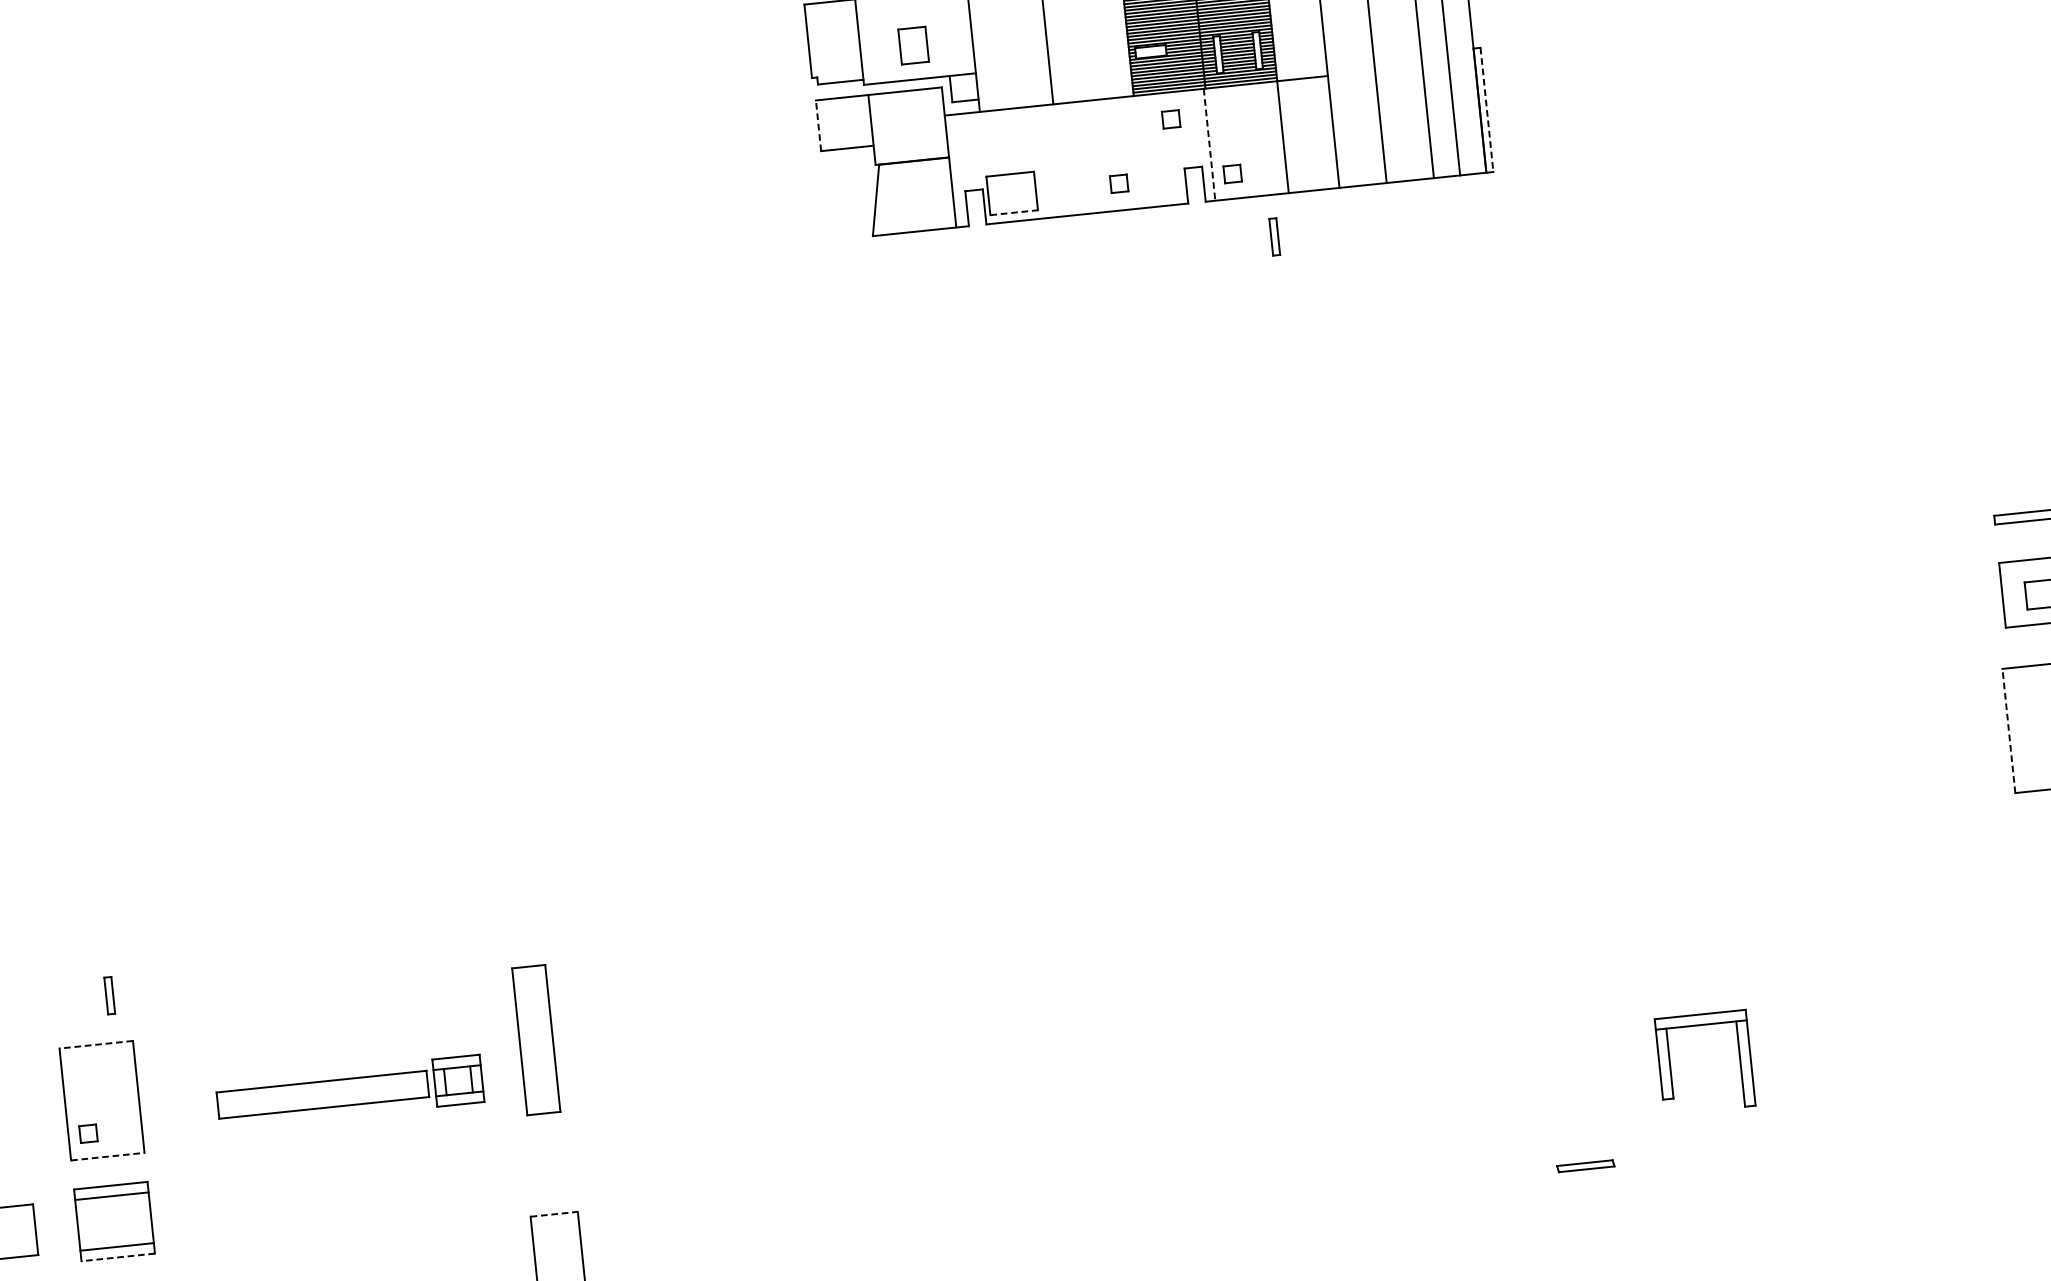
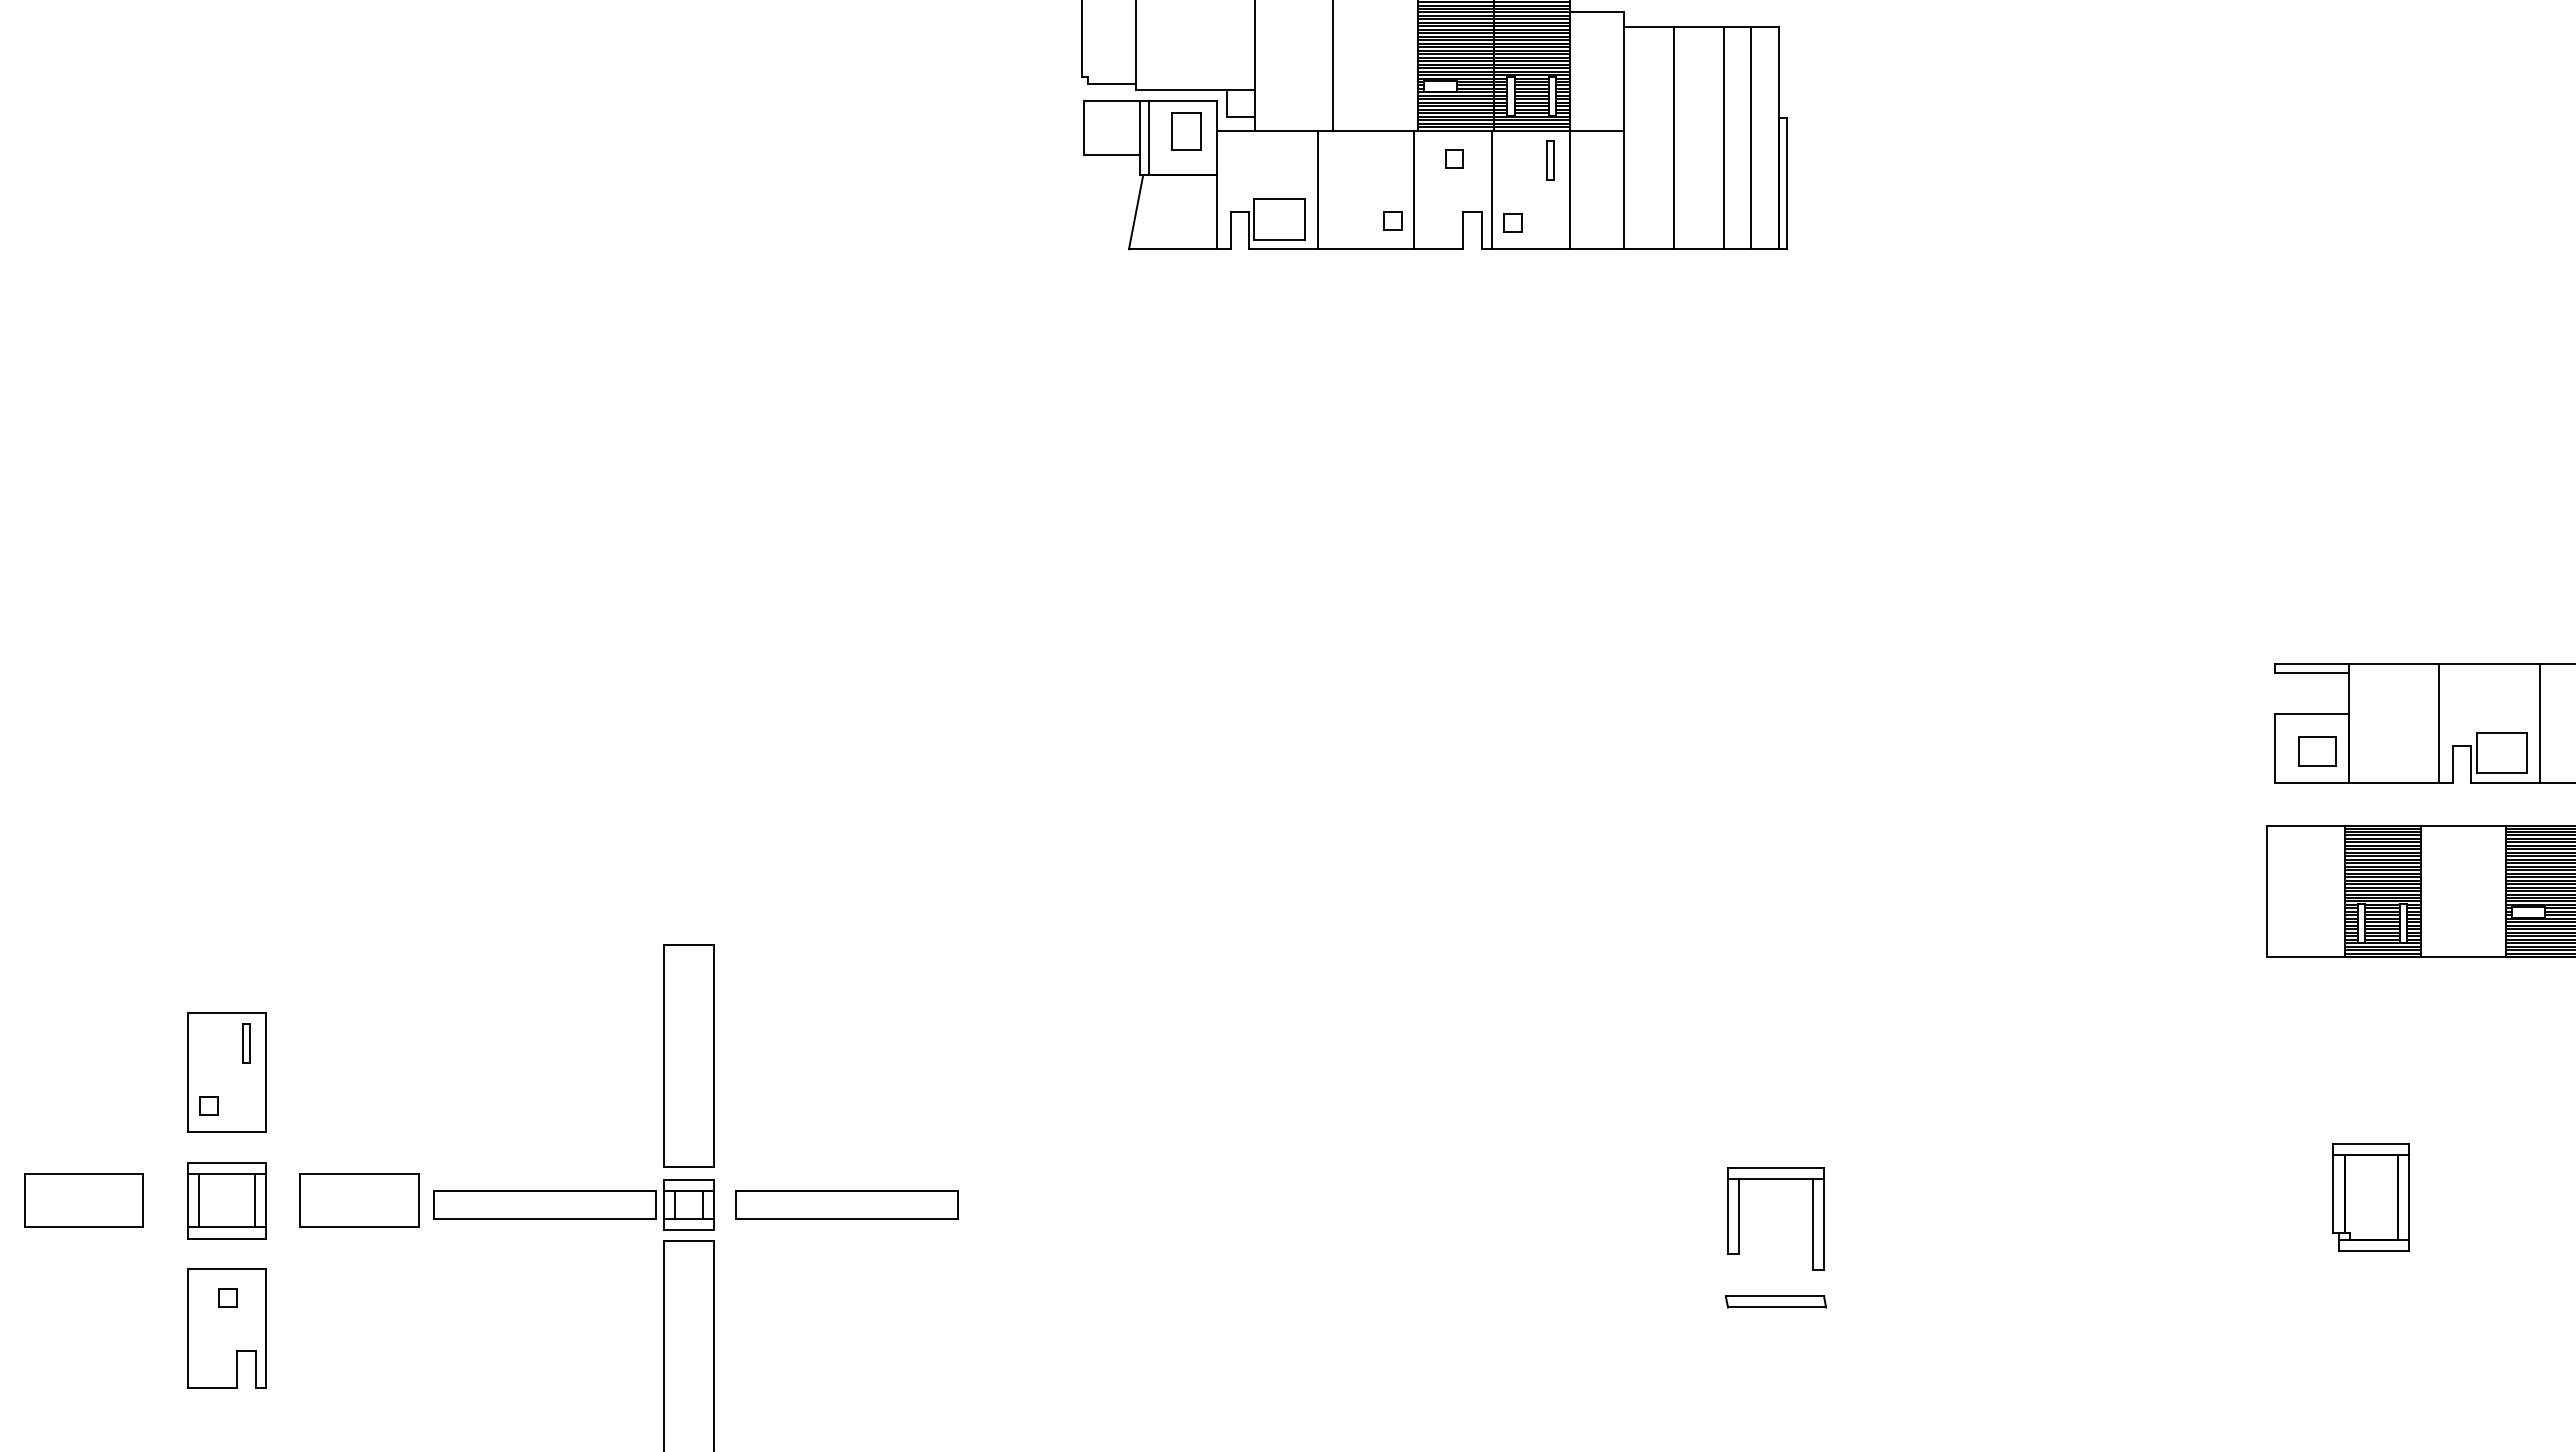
part: (913, 45) -> (1186, 131), moved
line: (1486, 109) -> (1786, 183), dashed -> solid
line: (818, 125) -> (1083, 127), dashed -> solid
line: (880, 128) -> (1148, 137), added
line: (1209, 145) -> (1491, 190), dashed -> solid
line: (1136, 151) -> (1414, 189), added
line: (1044, 161) -> (1317, 189), added
line: (1015, 213) -> (1280, 240), dashed -> solid
part: (1274, 236) -> (1550, 160), moved
line: (2008, 731) -> (2266, 891), dashed -> solid
part: (109, 996) -> (246, 1043), moved
part: (535, 1039) -> (688, 1055), size x1.43
line: (95, 1045) -> (226, 1013), dashed -> solid
part: (1670, 1065) -> (1739, 1218), moved
part: (349, 1091) -> (573, 1204), moved
line: (107, 1156) -> (226, 1131), dashed -> solid
part: (699, 1164) -> (846, 1204), added
part: (1585, 1165) -> (1775, 1301), size x1.67
part: (239, 1208) -> (359, 1200), added
line: (554, 1214) -> (689, 1240), dashed -> solid
line: (140, 1218) -> (254, 1200), added
line: (88, 1224) -> (199, 1200), added
line: (117, 1257) -> (226, 1238), dashed -> solid

